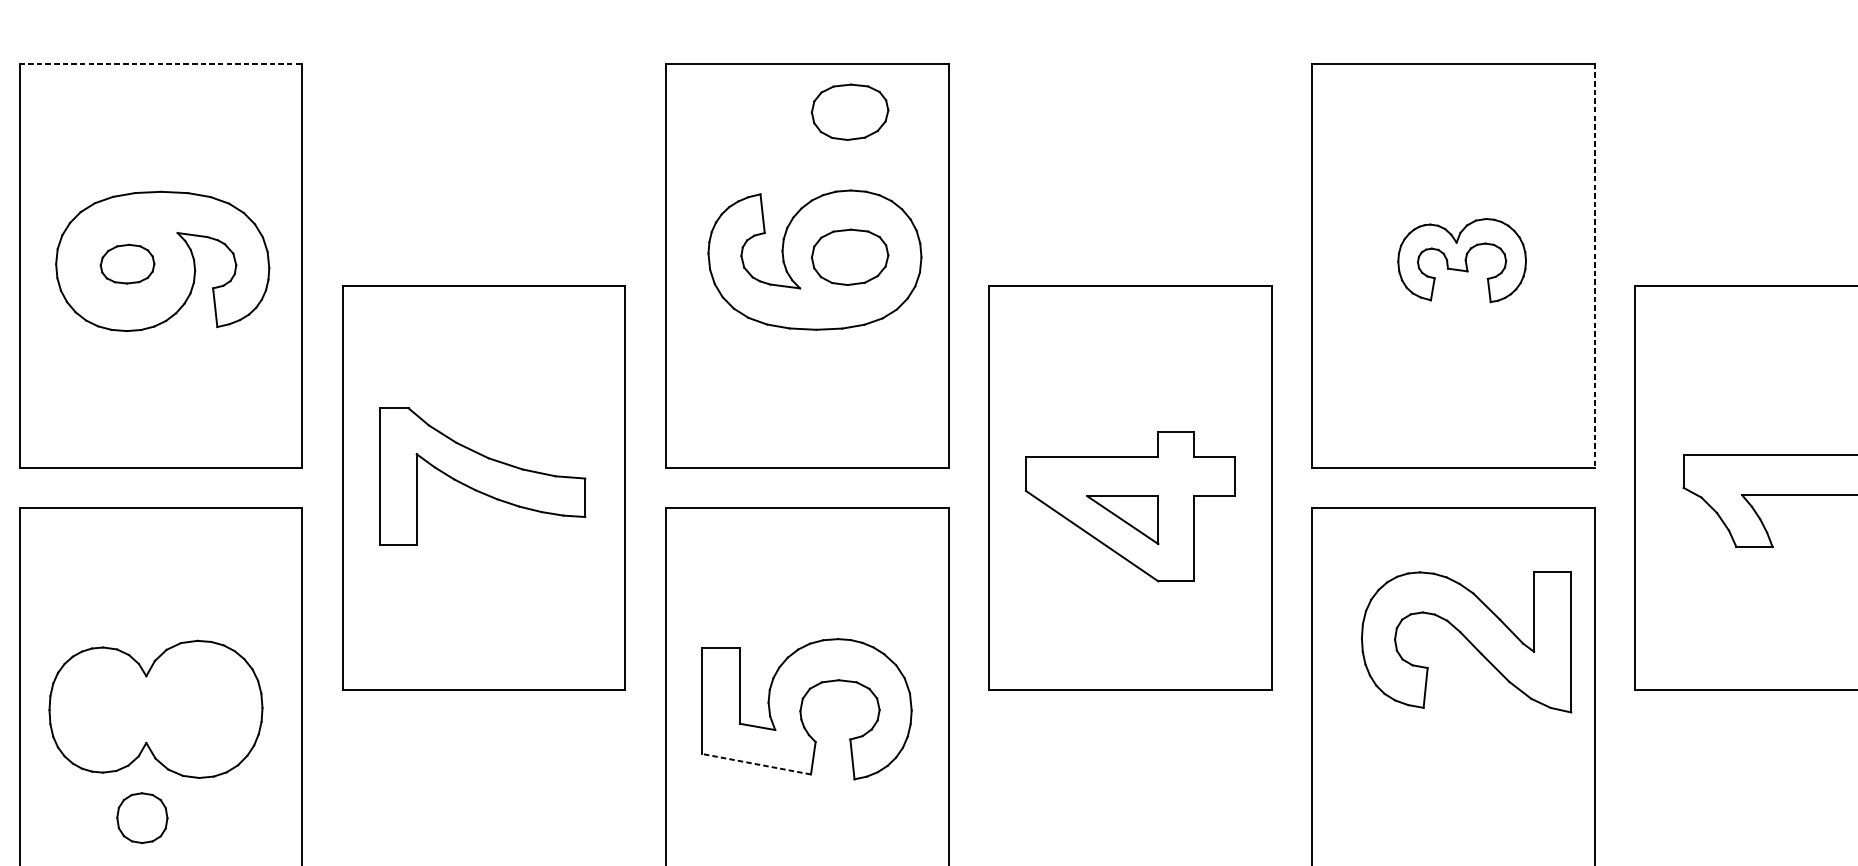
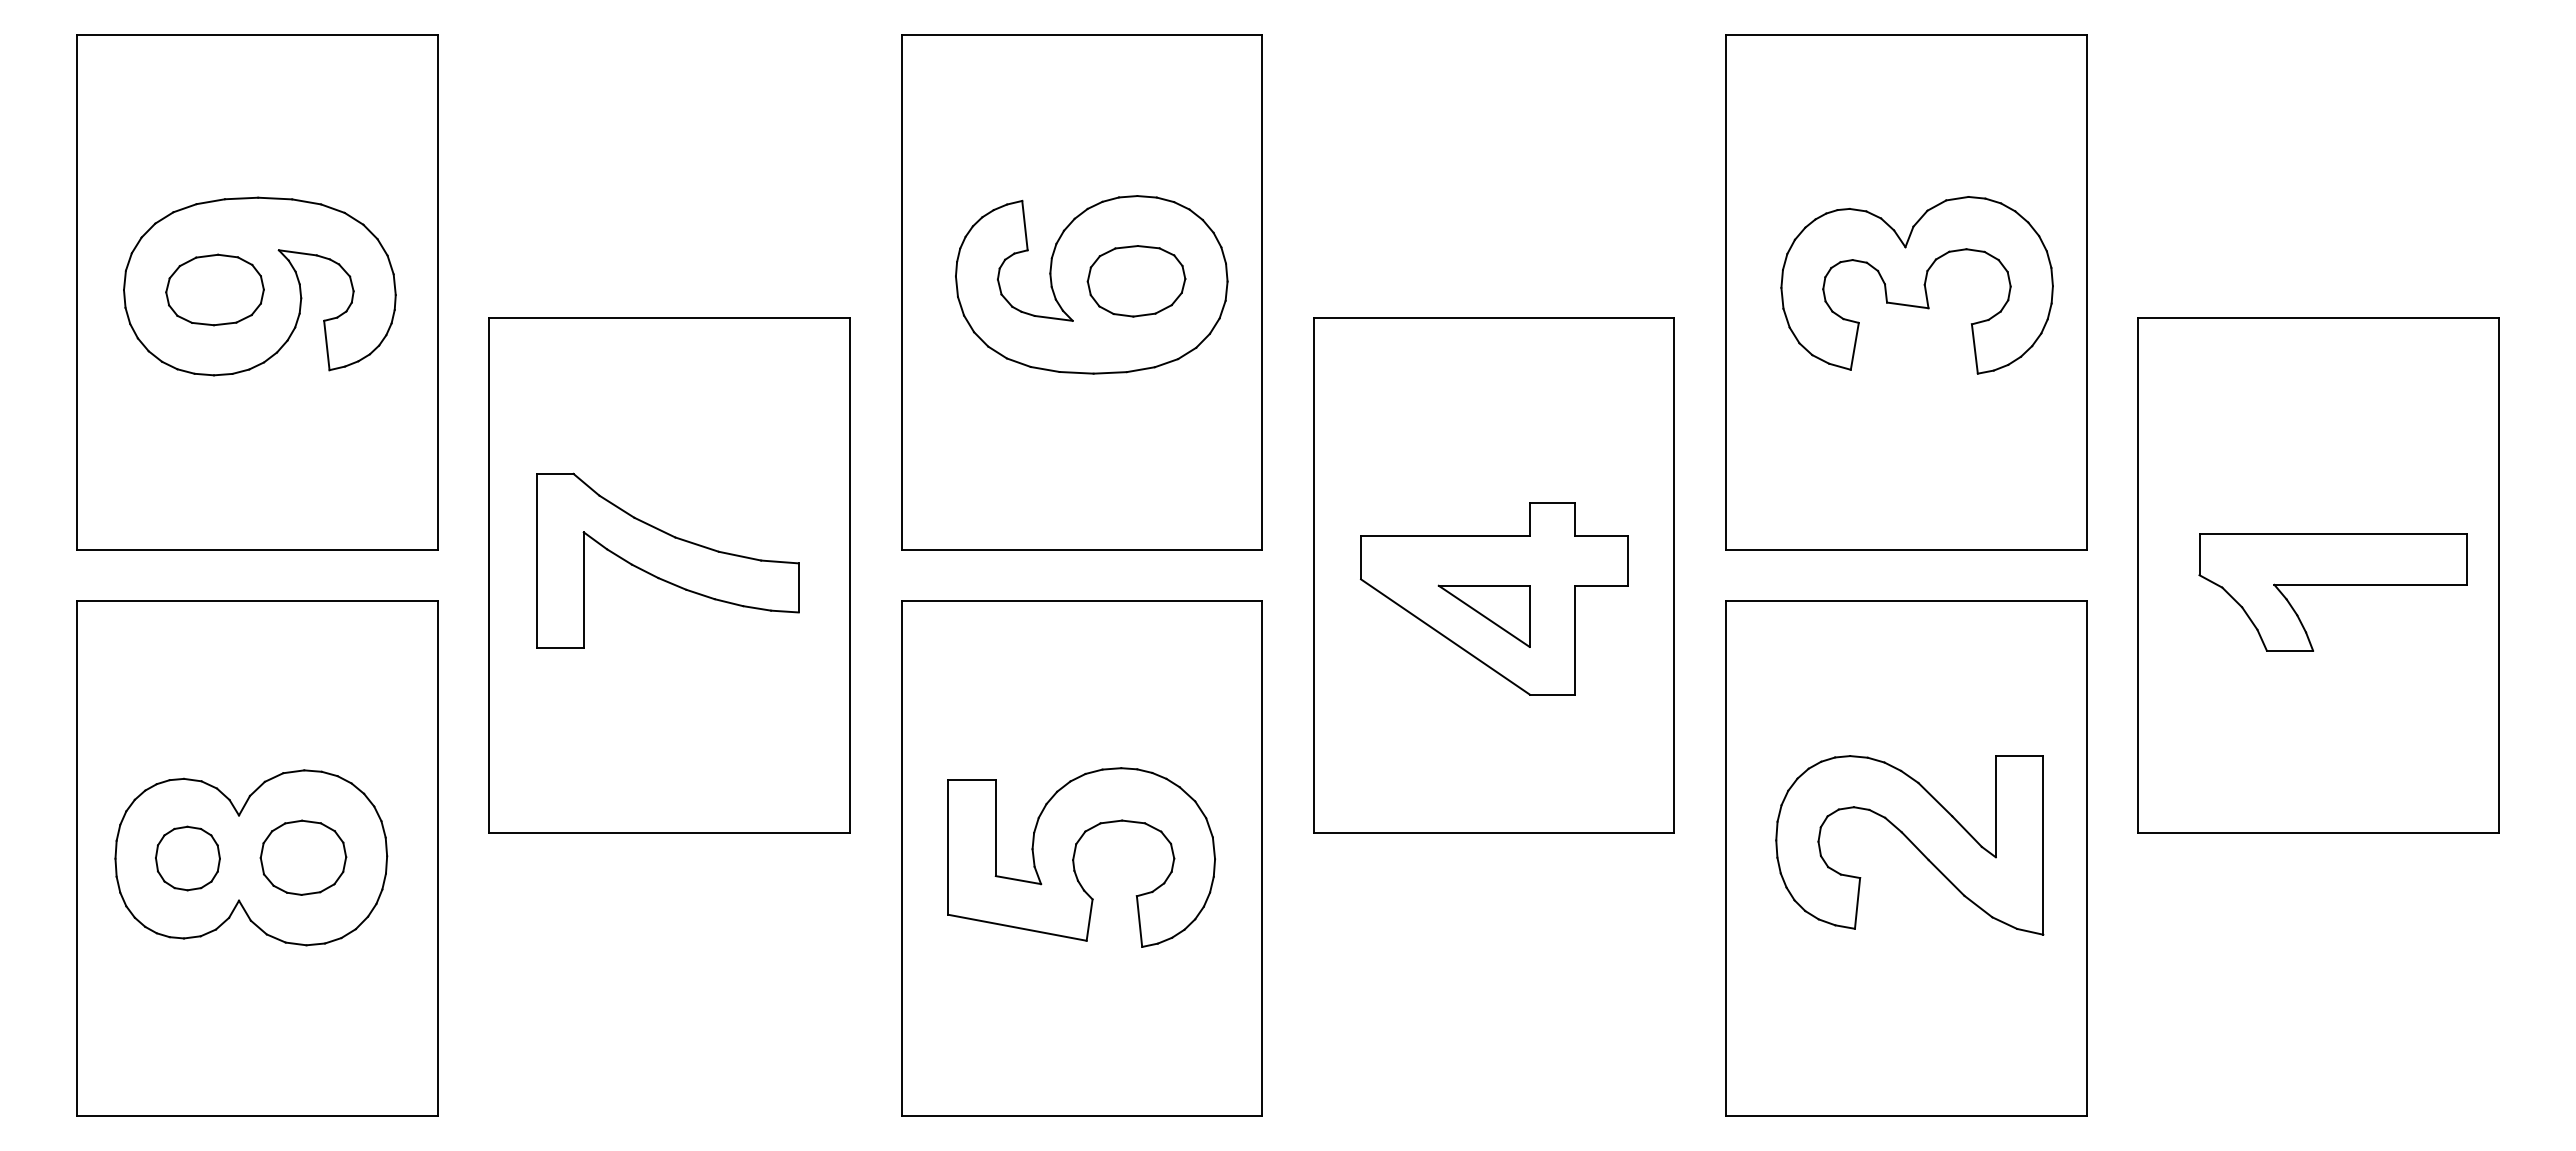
line: (161, 63) -> (258, 34), dashed -> solid
part: (850, 112) -> (1136, 96), removed
part: (1461, 260) -> (1916, 285), size x1.67
part: (127, 263) -> (214, 289), size x1.43
line: (1594, 266) -> (2086, 292), dashed -> solid
part: (1466, 642) -> (1909, 845), moved
part: (196, 709) -> (303, 857), added
line: (755, 764) -> (1016, 927), dashed -> solid
part: (142, 818) -> (187, 858), moved

